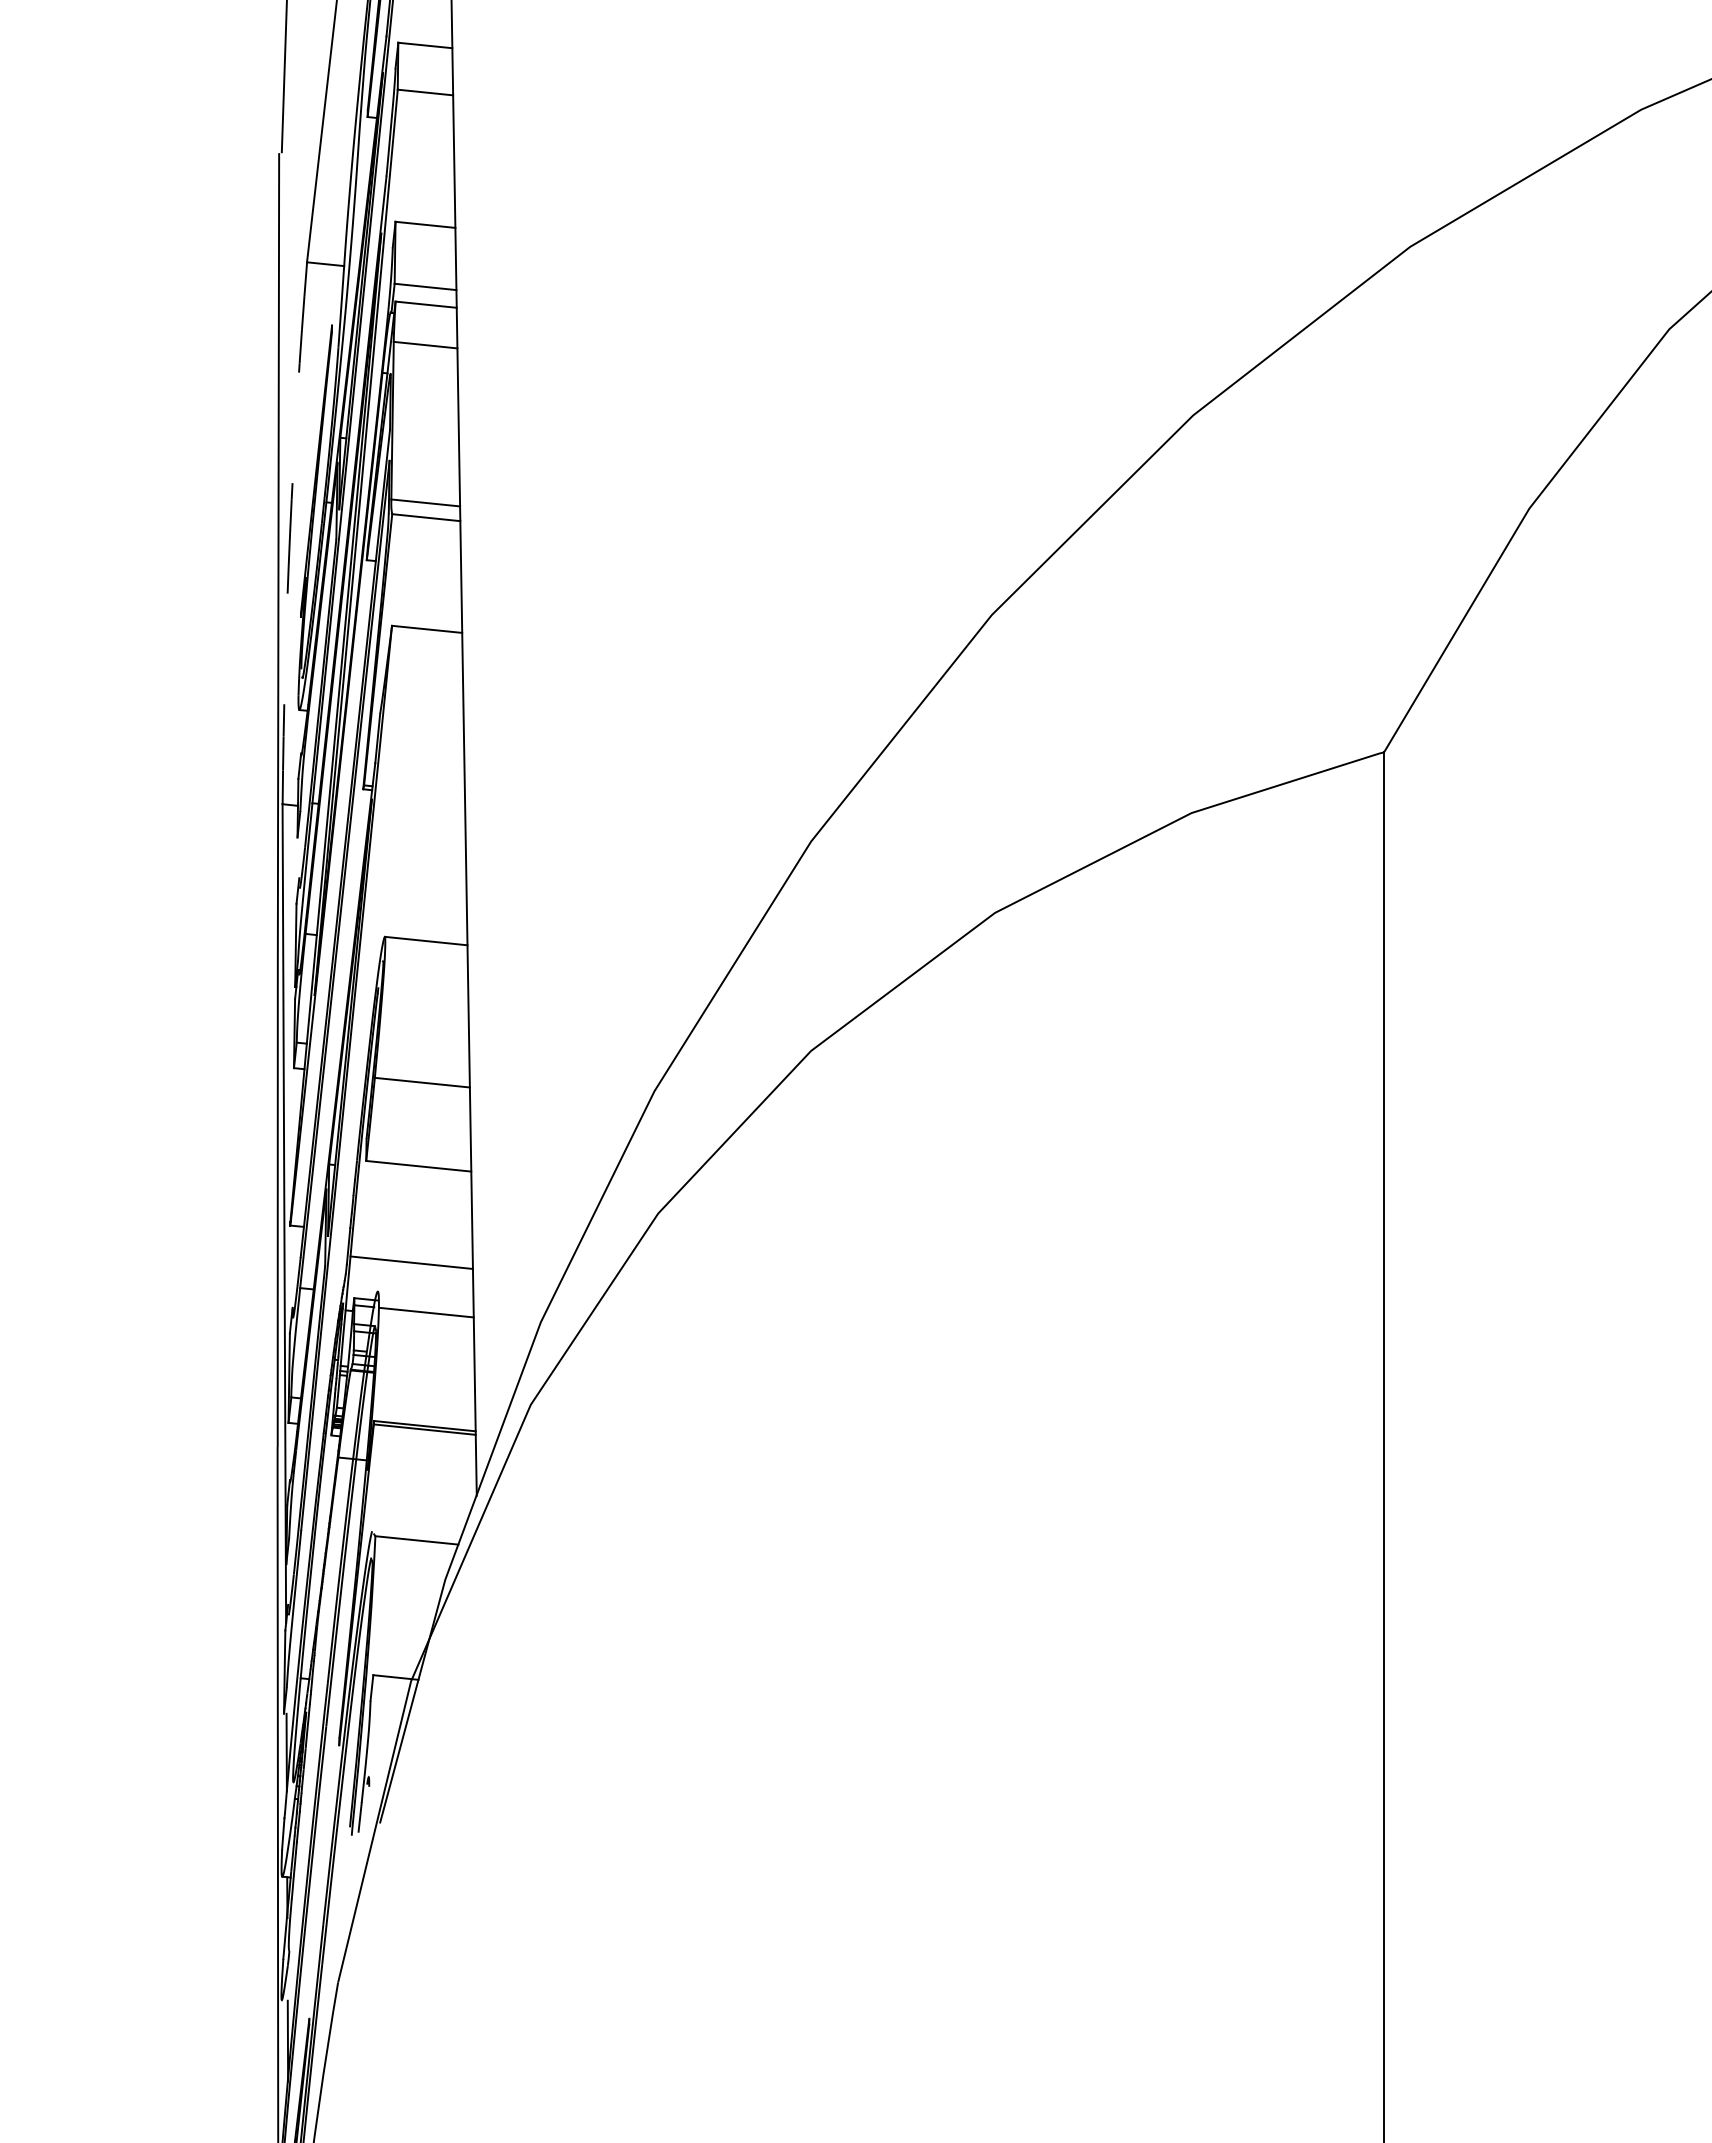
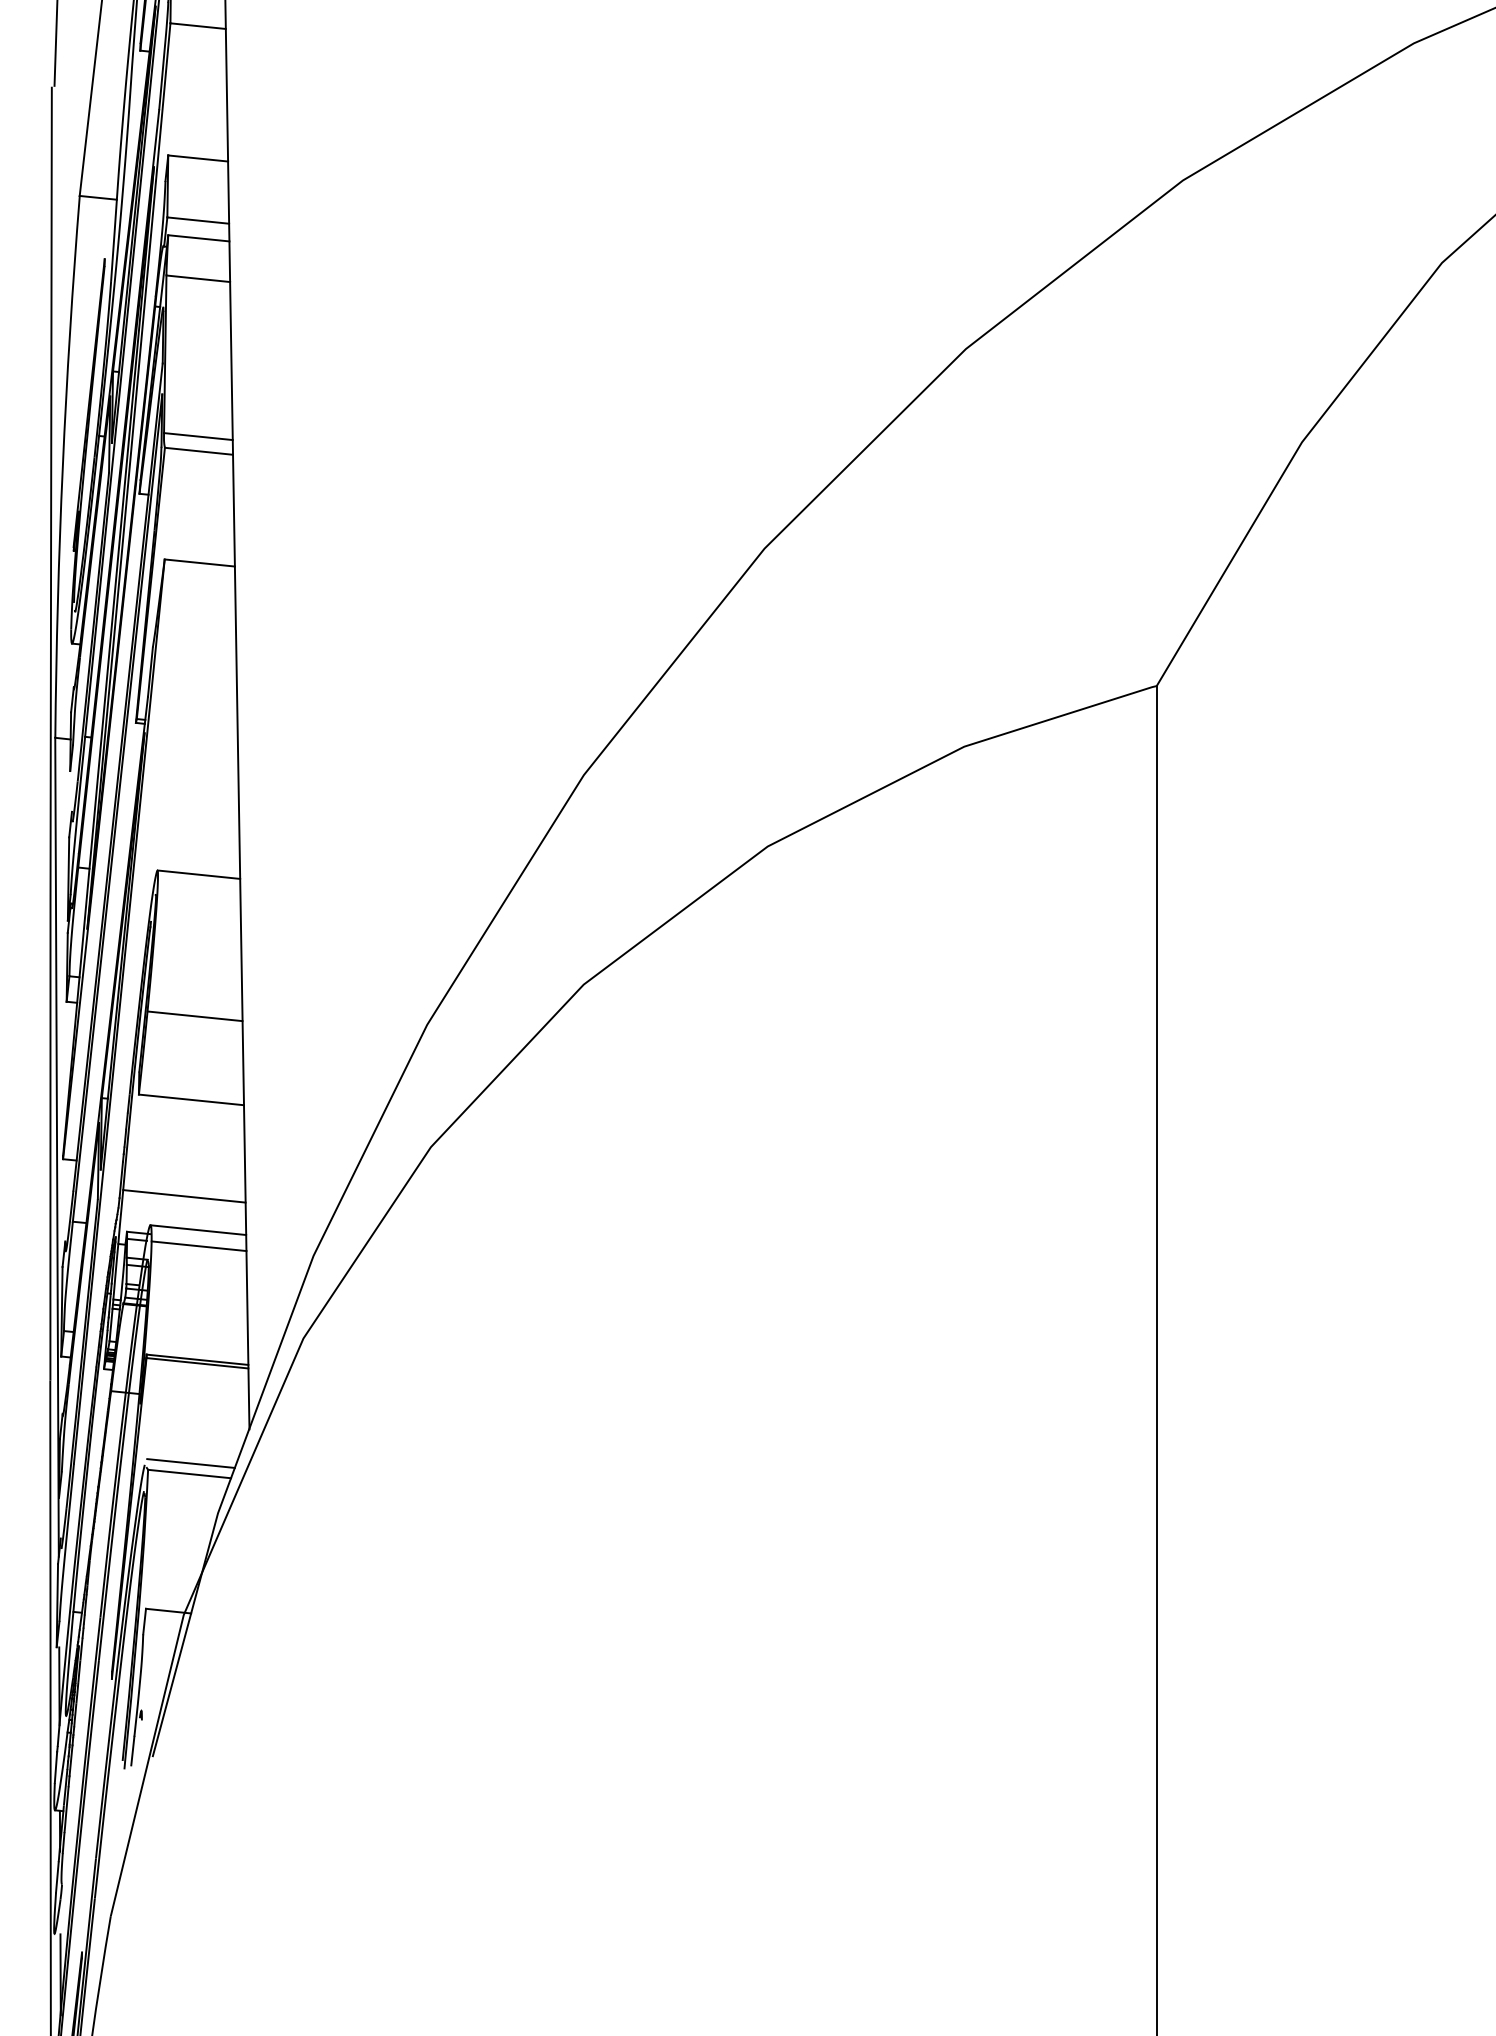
arc: (290, 533) -> (63, 467), dashed -> solid
line: (425, 1296) -> (198, 1230), added
line: (418, 1529) -> (191, 1463), added

